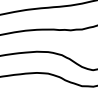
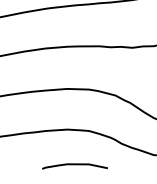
curve: (40, 91) -> (74, 165), added

